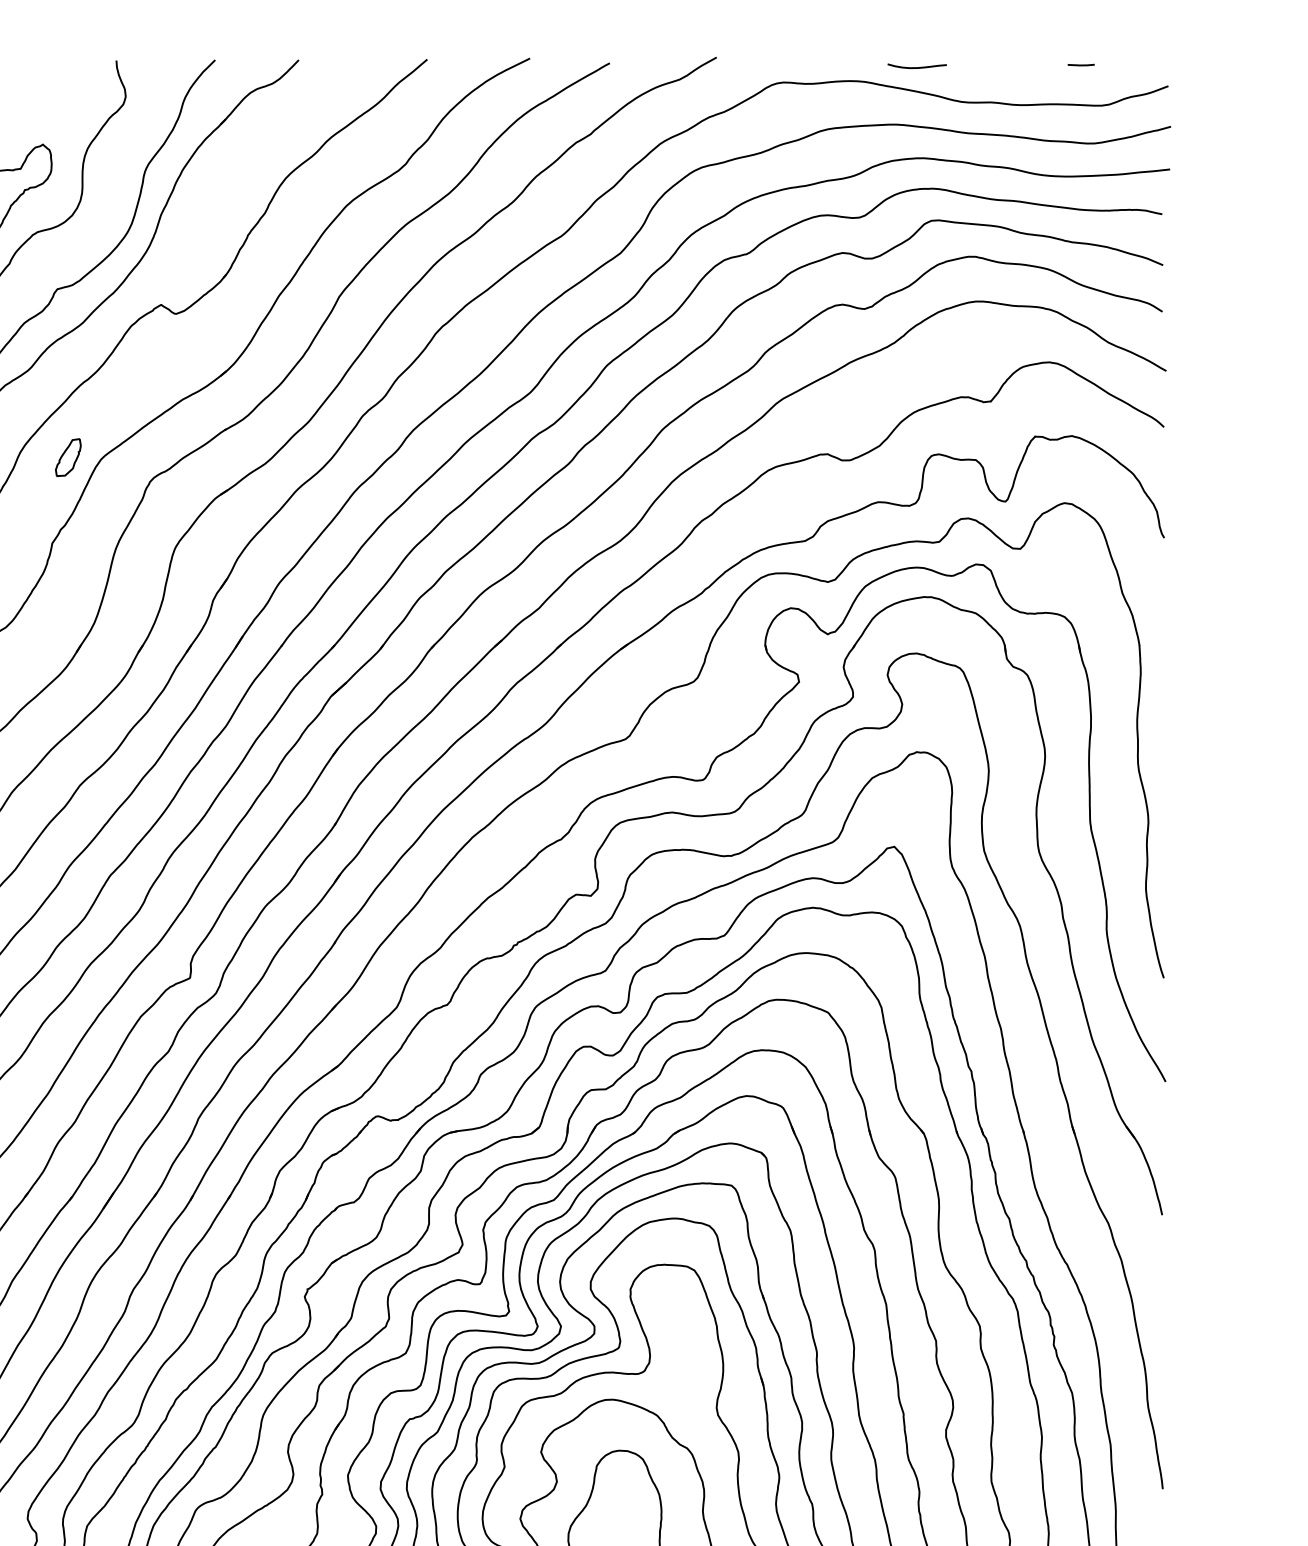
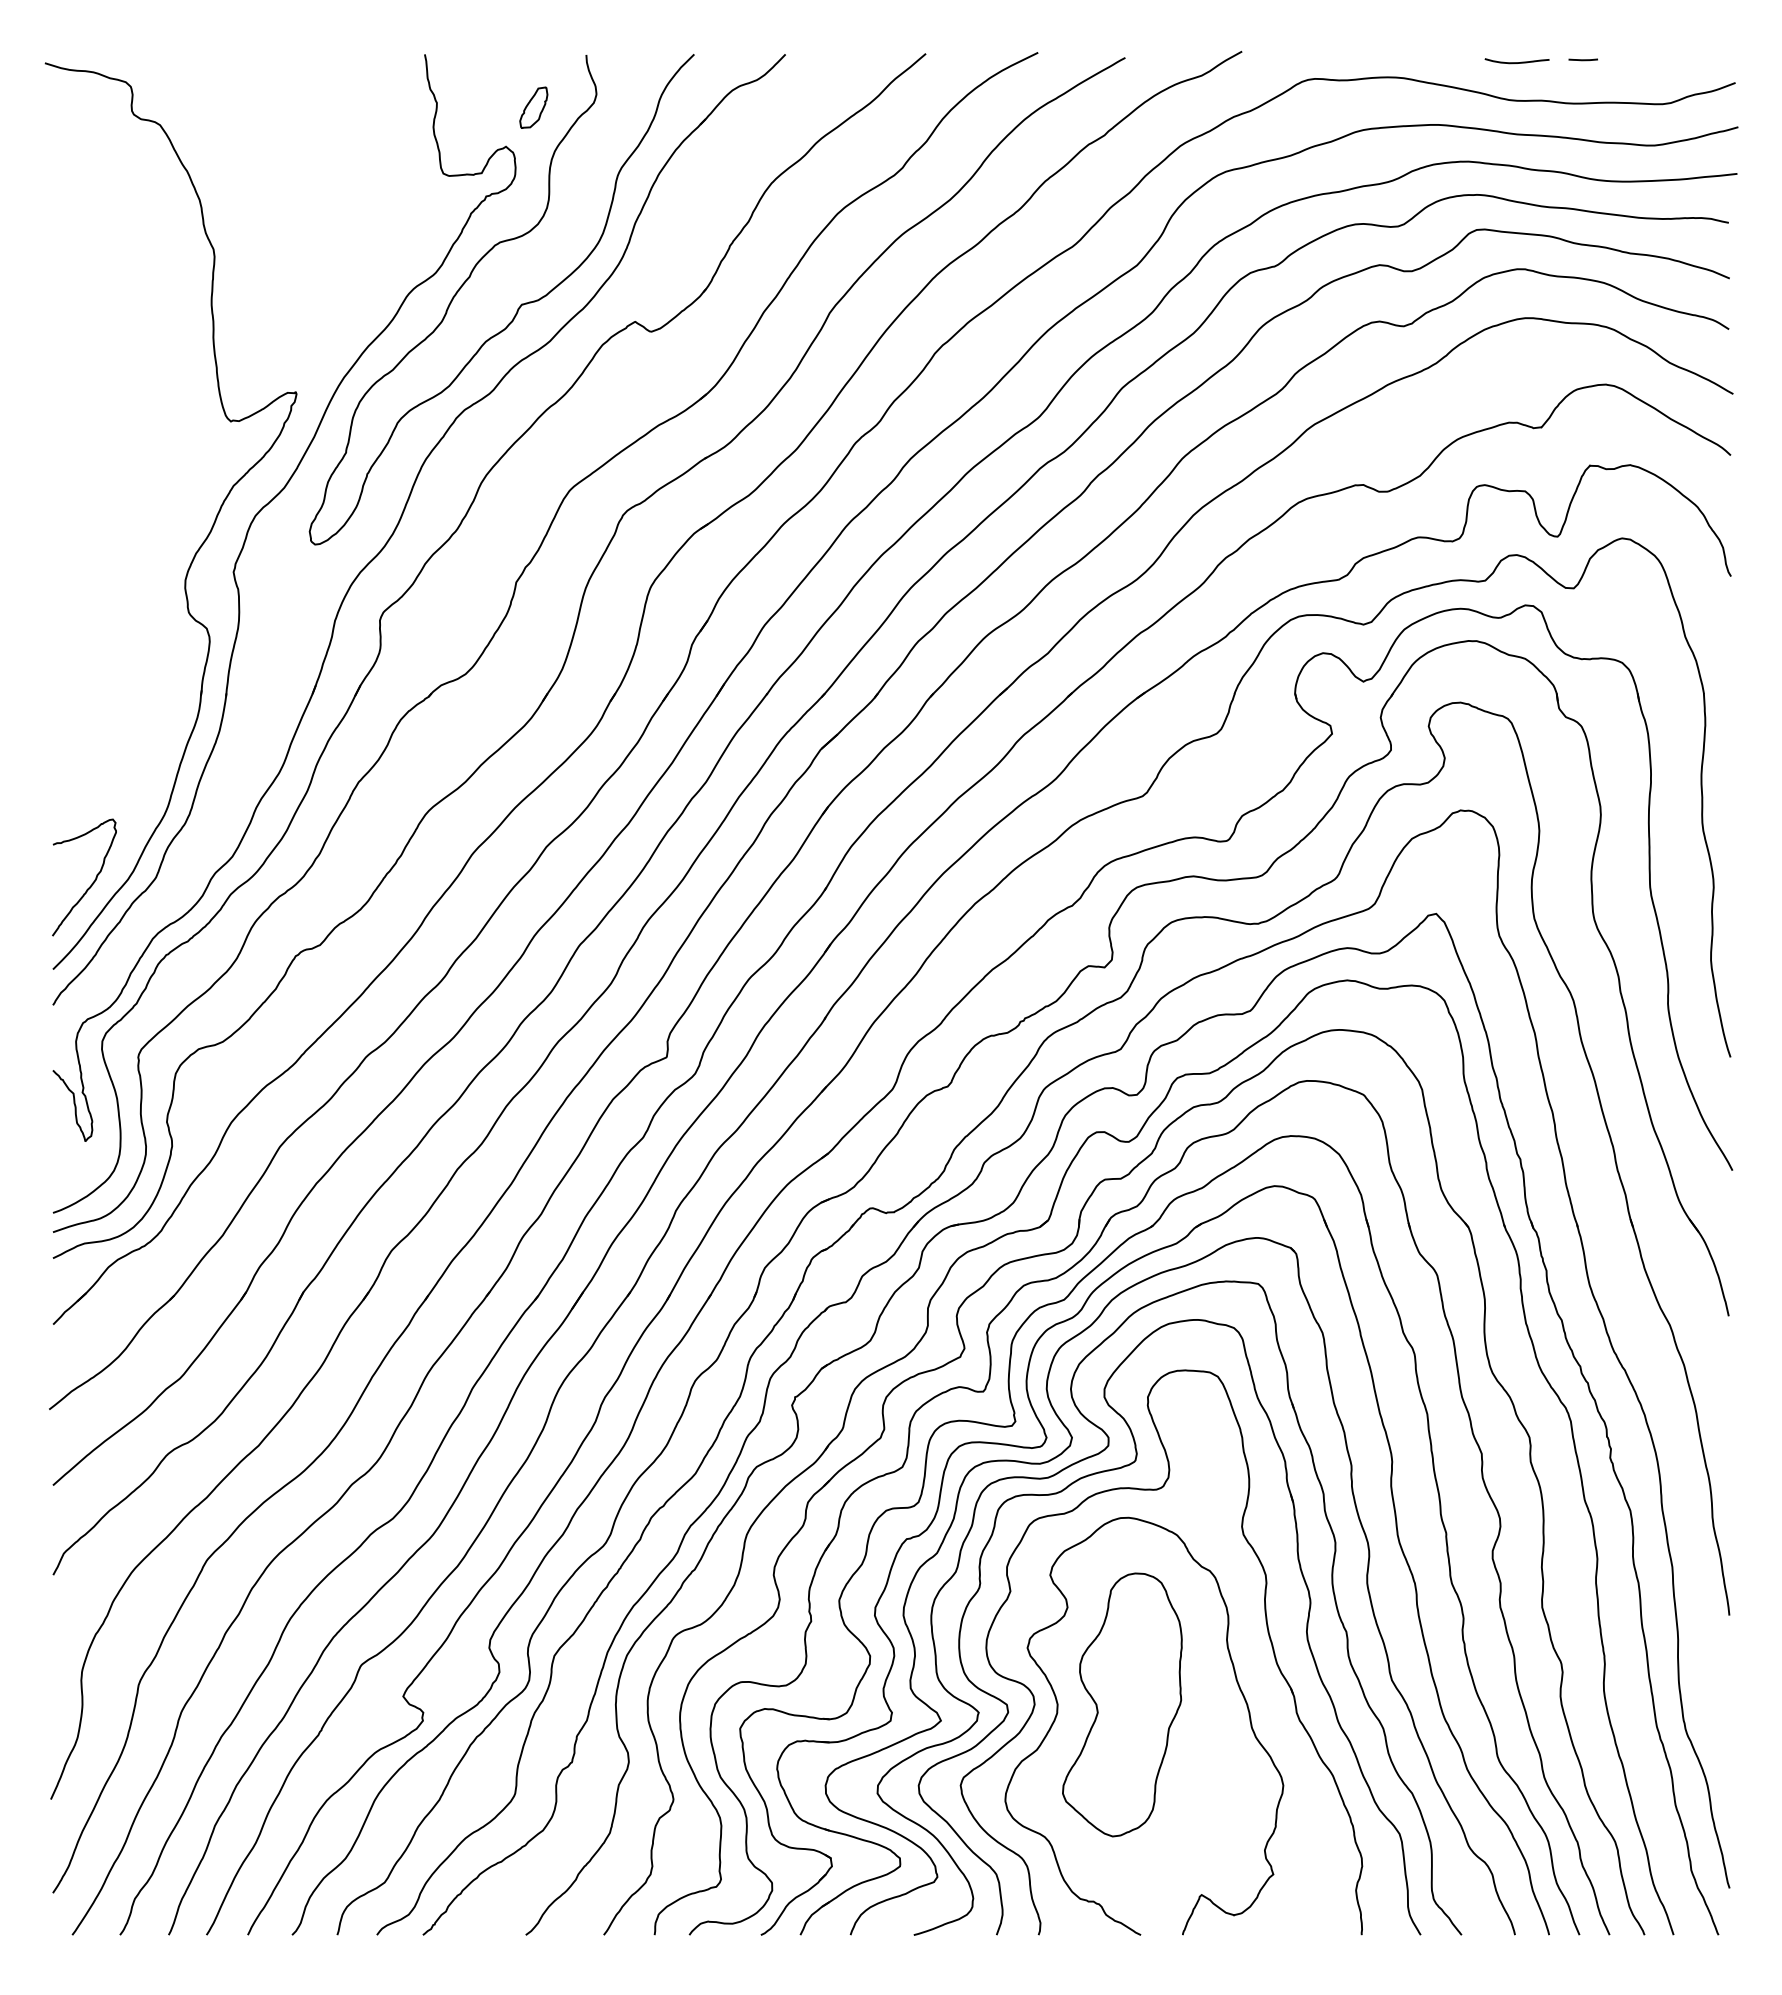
line: (1080, 64) -> (1582, 59), moved
curve: (916, 67) -> (1516, 62), moved
part: (68, 457) -> (533, 107), moved

